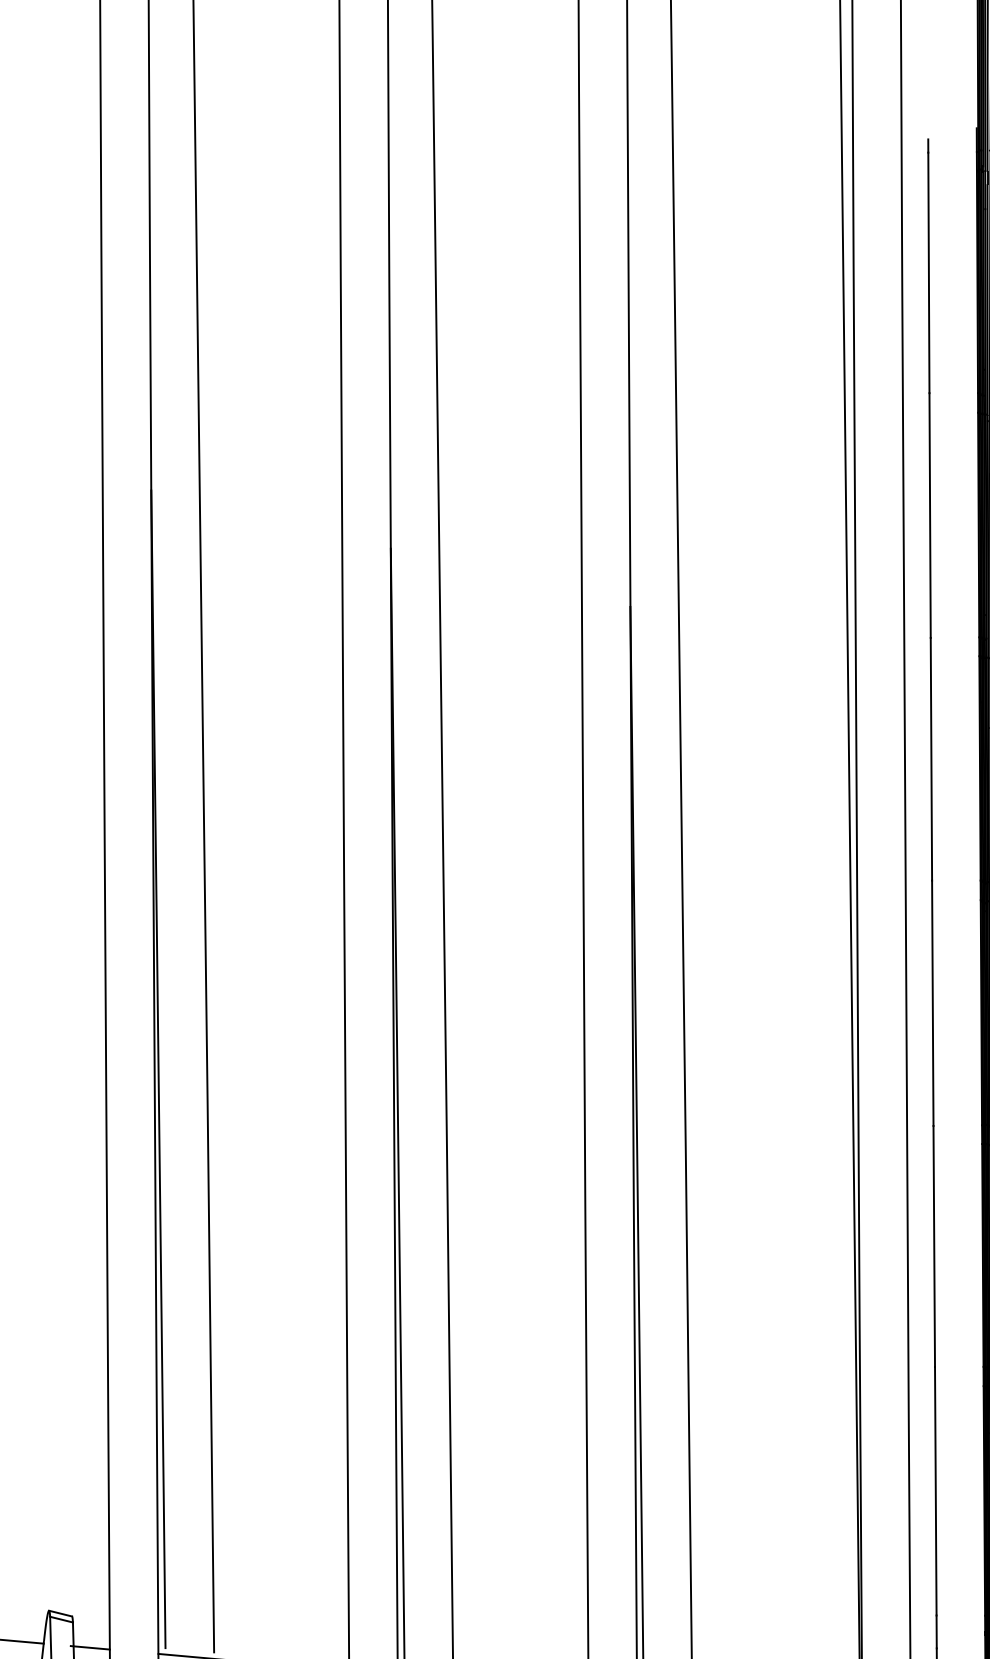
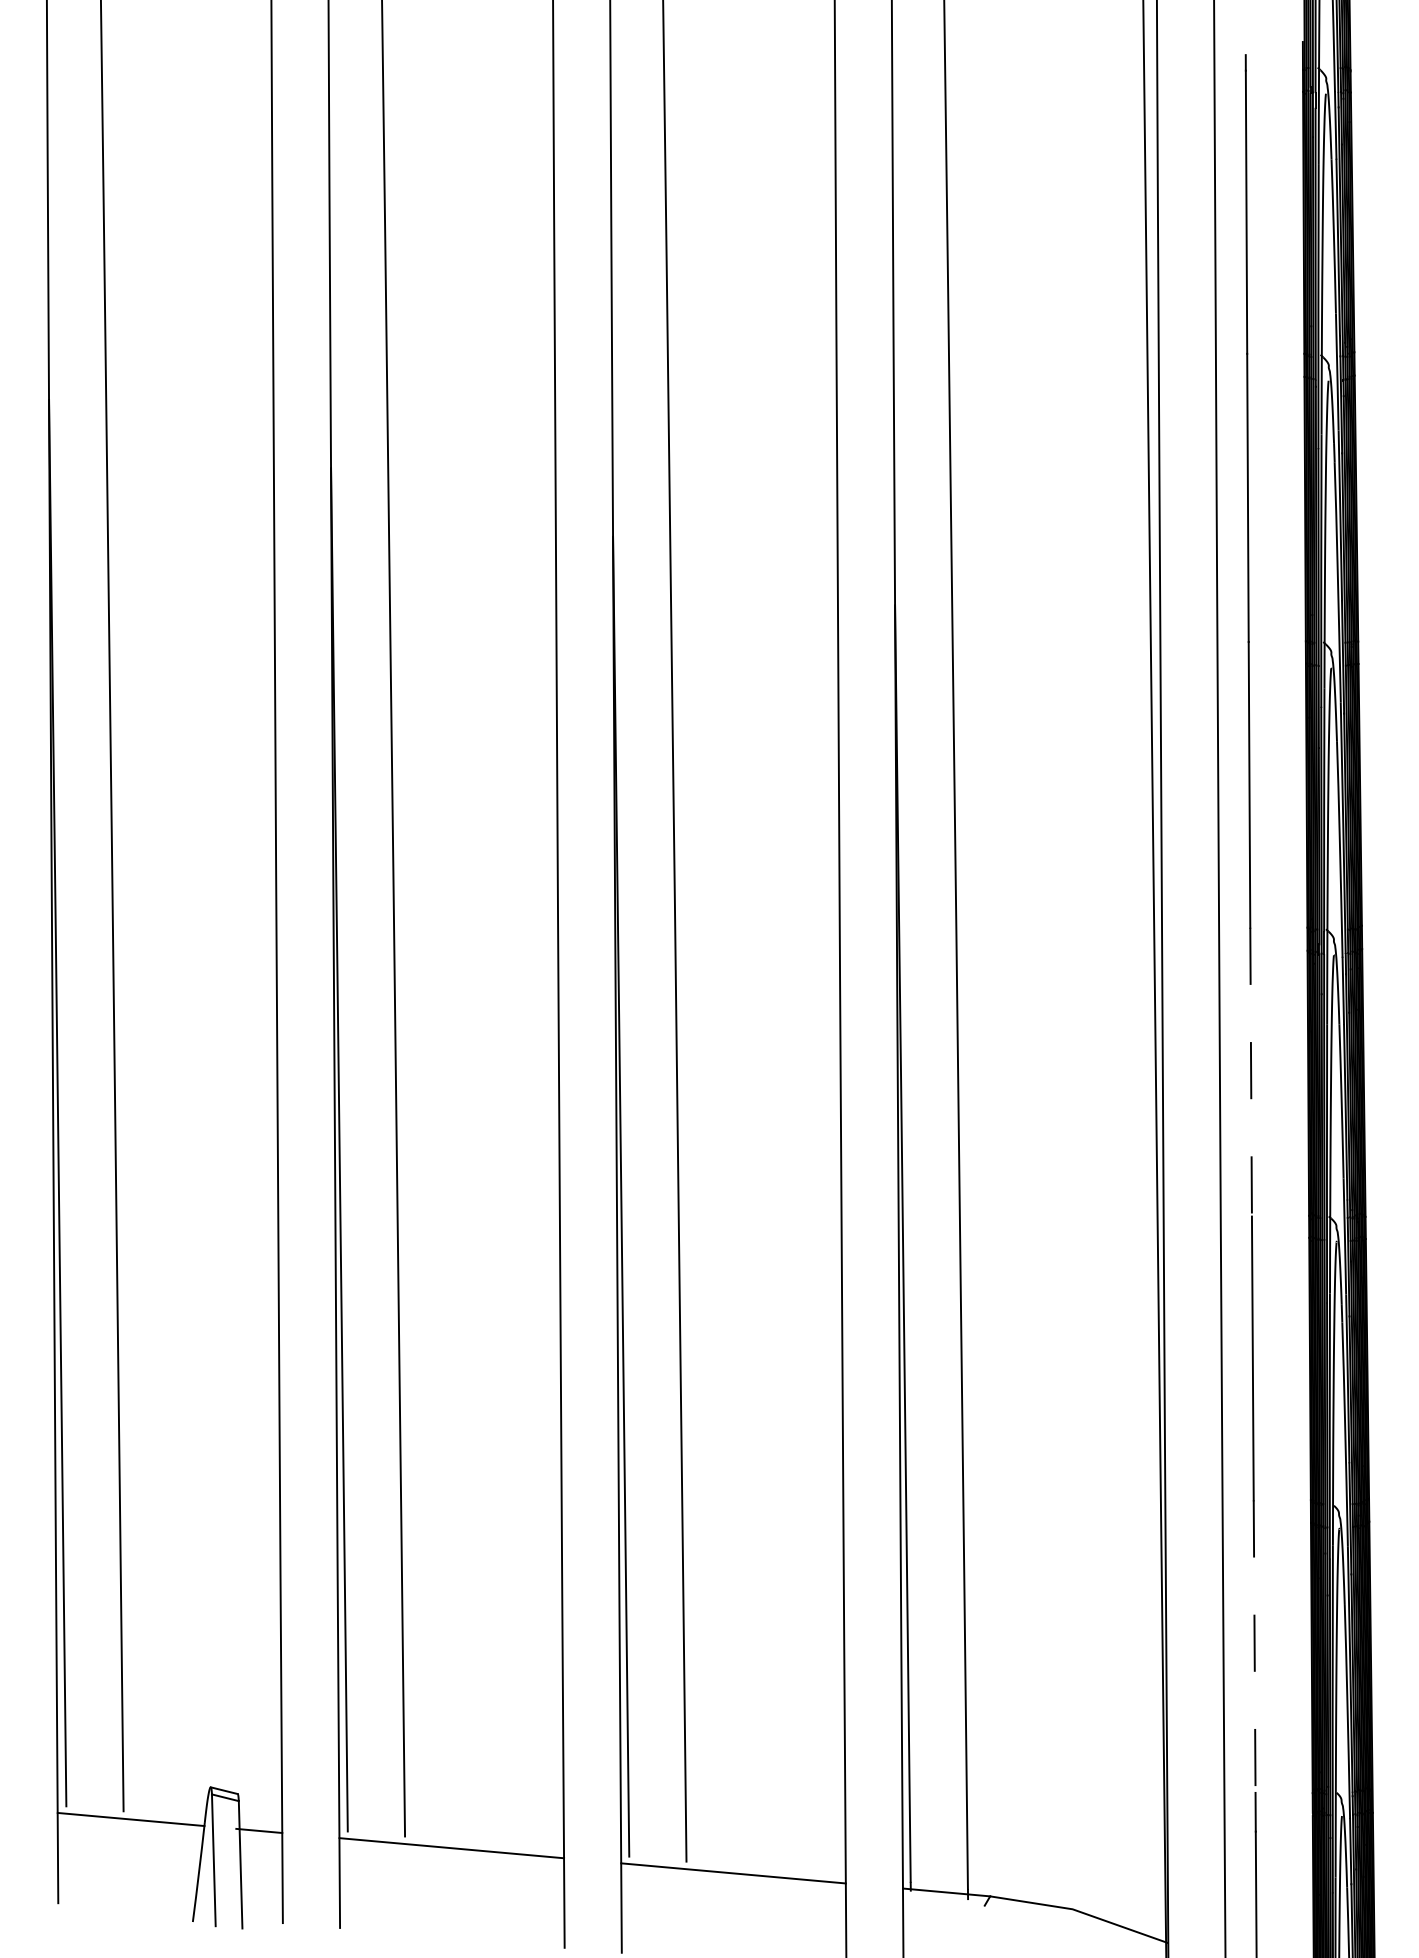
line: (933, 1003) -> (1251, 1072), solid -> dashed
line: (935, 1491) -> (1254, 1647), solid -> dashed

